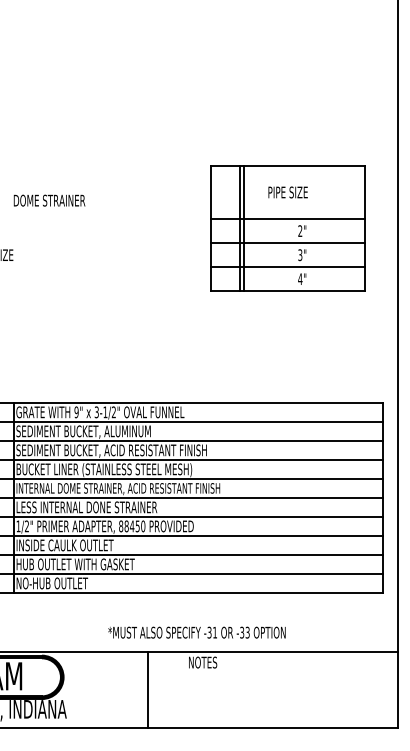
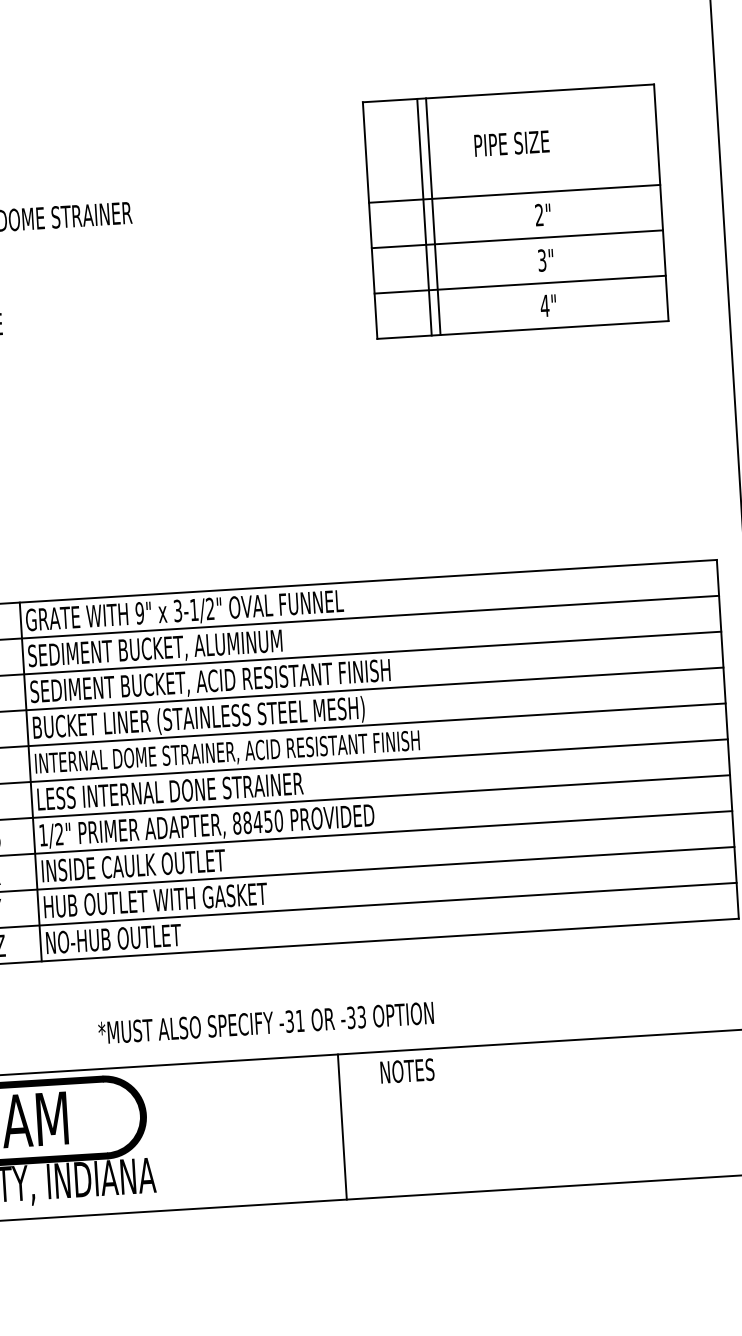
part: (287, 228) -> (514, 211), moved
text: (196, 632) -> (265, 1022), moved
line: (147, 689) -> (341, 1126), moved

